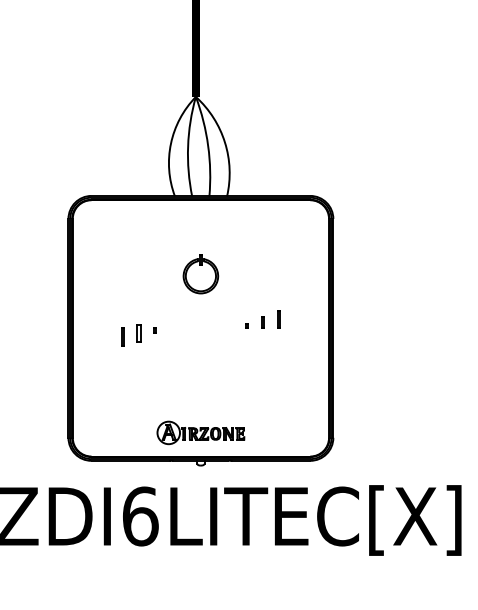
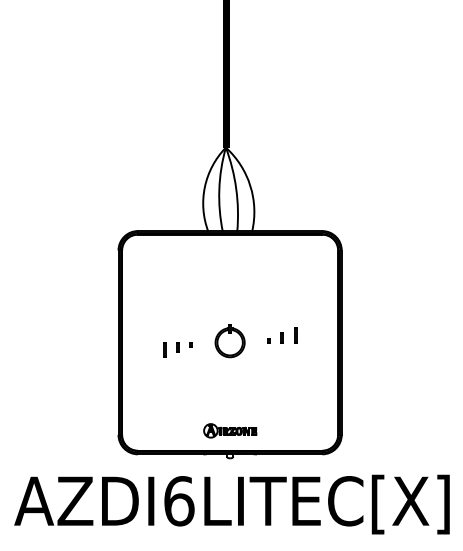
part: (200, 274) -> (229, 341), moved
part: (138, 334) -> (177, 347), size x0.62
part: (201, 432) -> (230, 430), size x0.71

